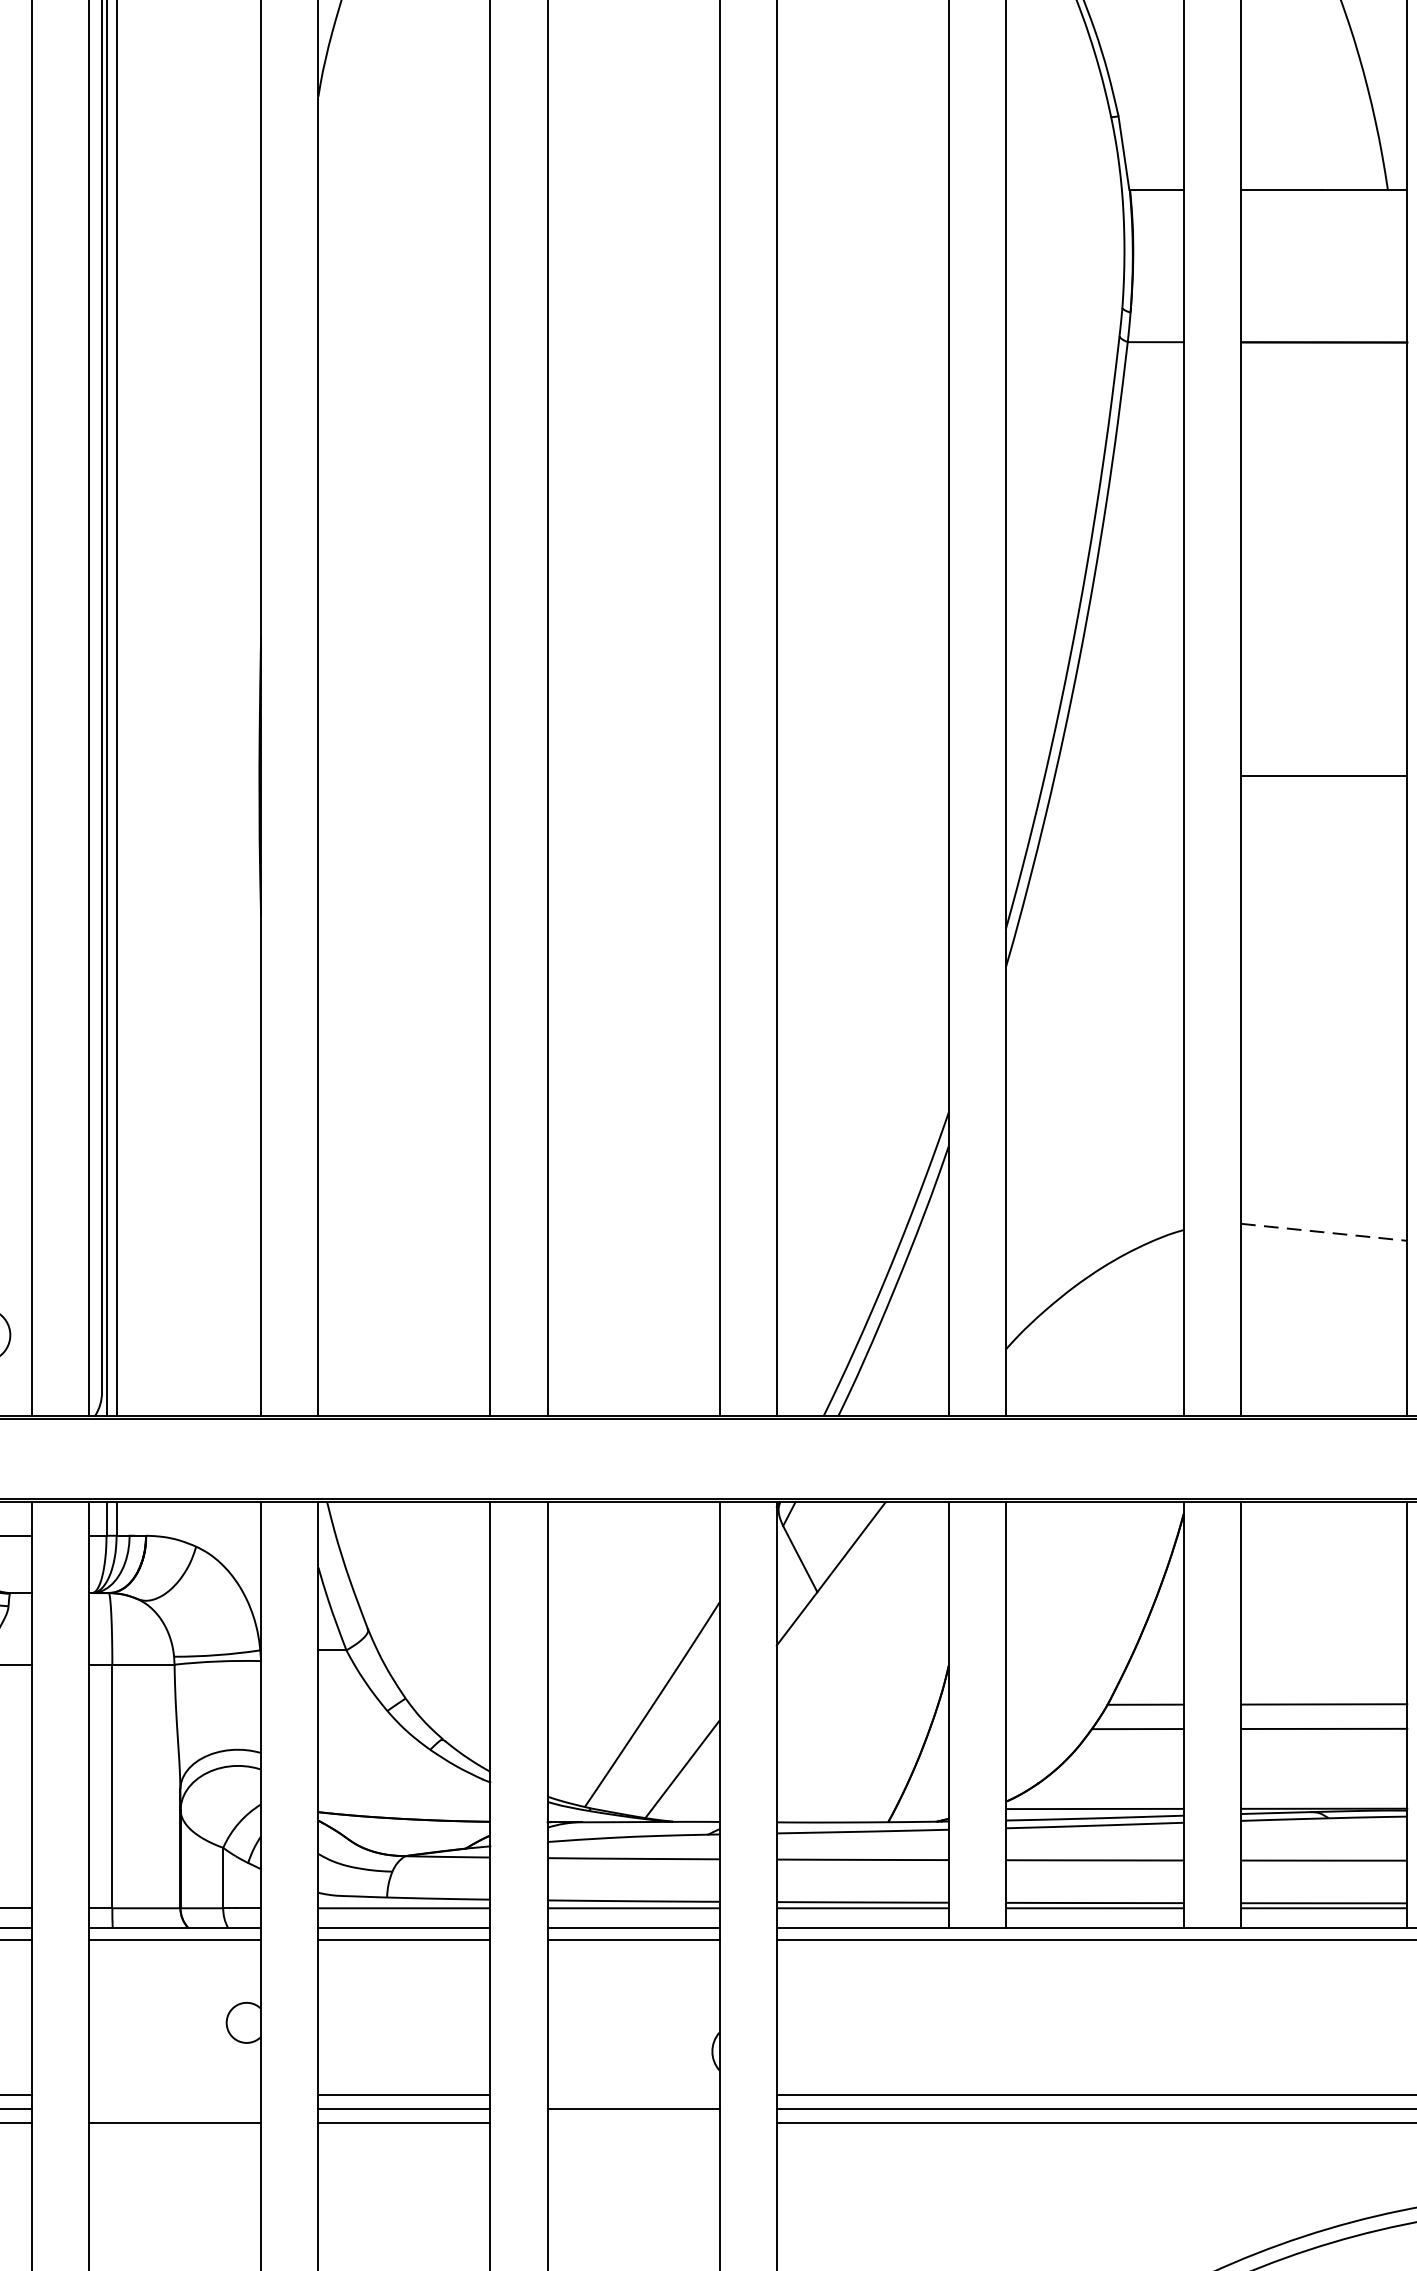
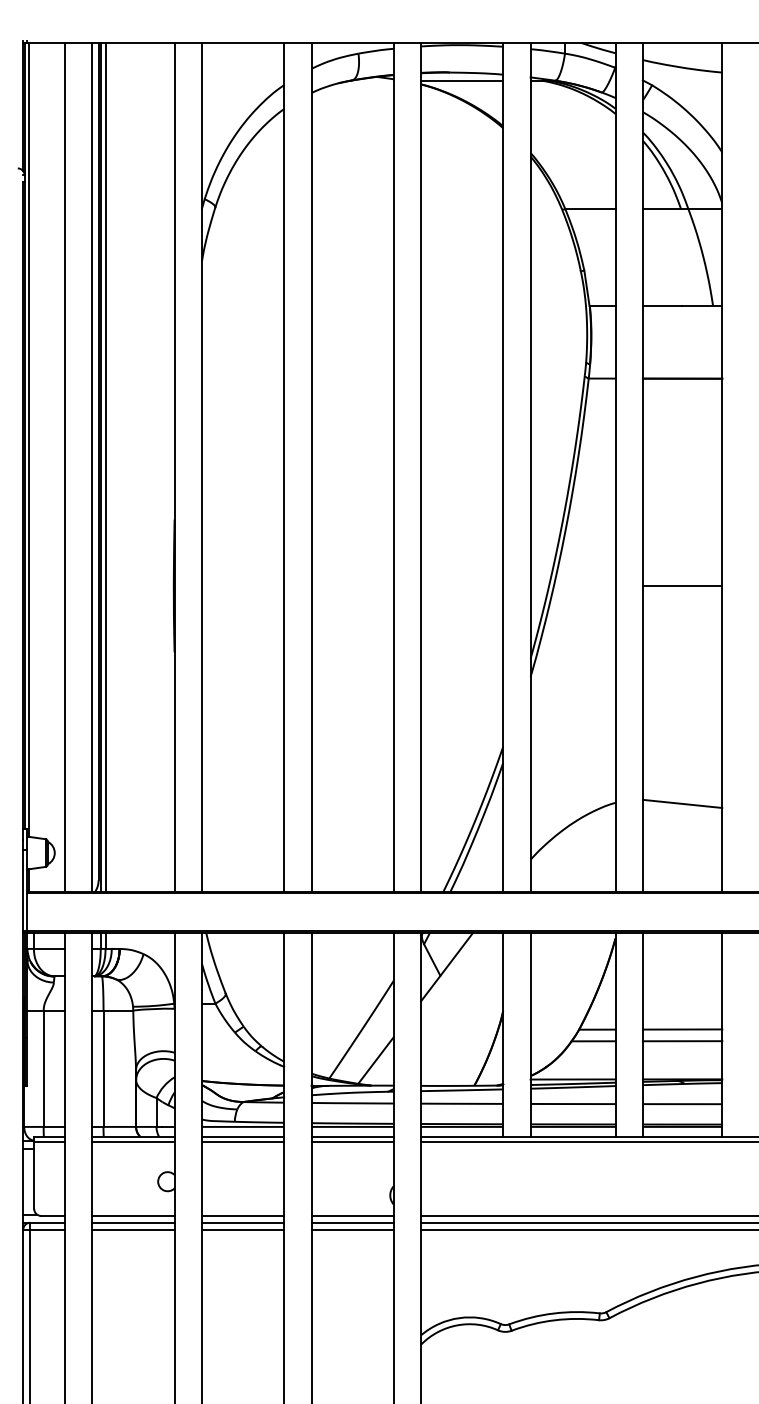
line: (1323, 1231) -> (682, 803), dashed -> solid
line: (175, 2093) -> (133, 1215), added
line: (633, 2093) -> (352, 1215), added
line: (175, 2108) -> (133, 1222), added
line: (633, 2122) -> (352, 1229), added

